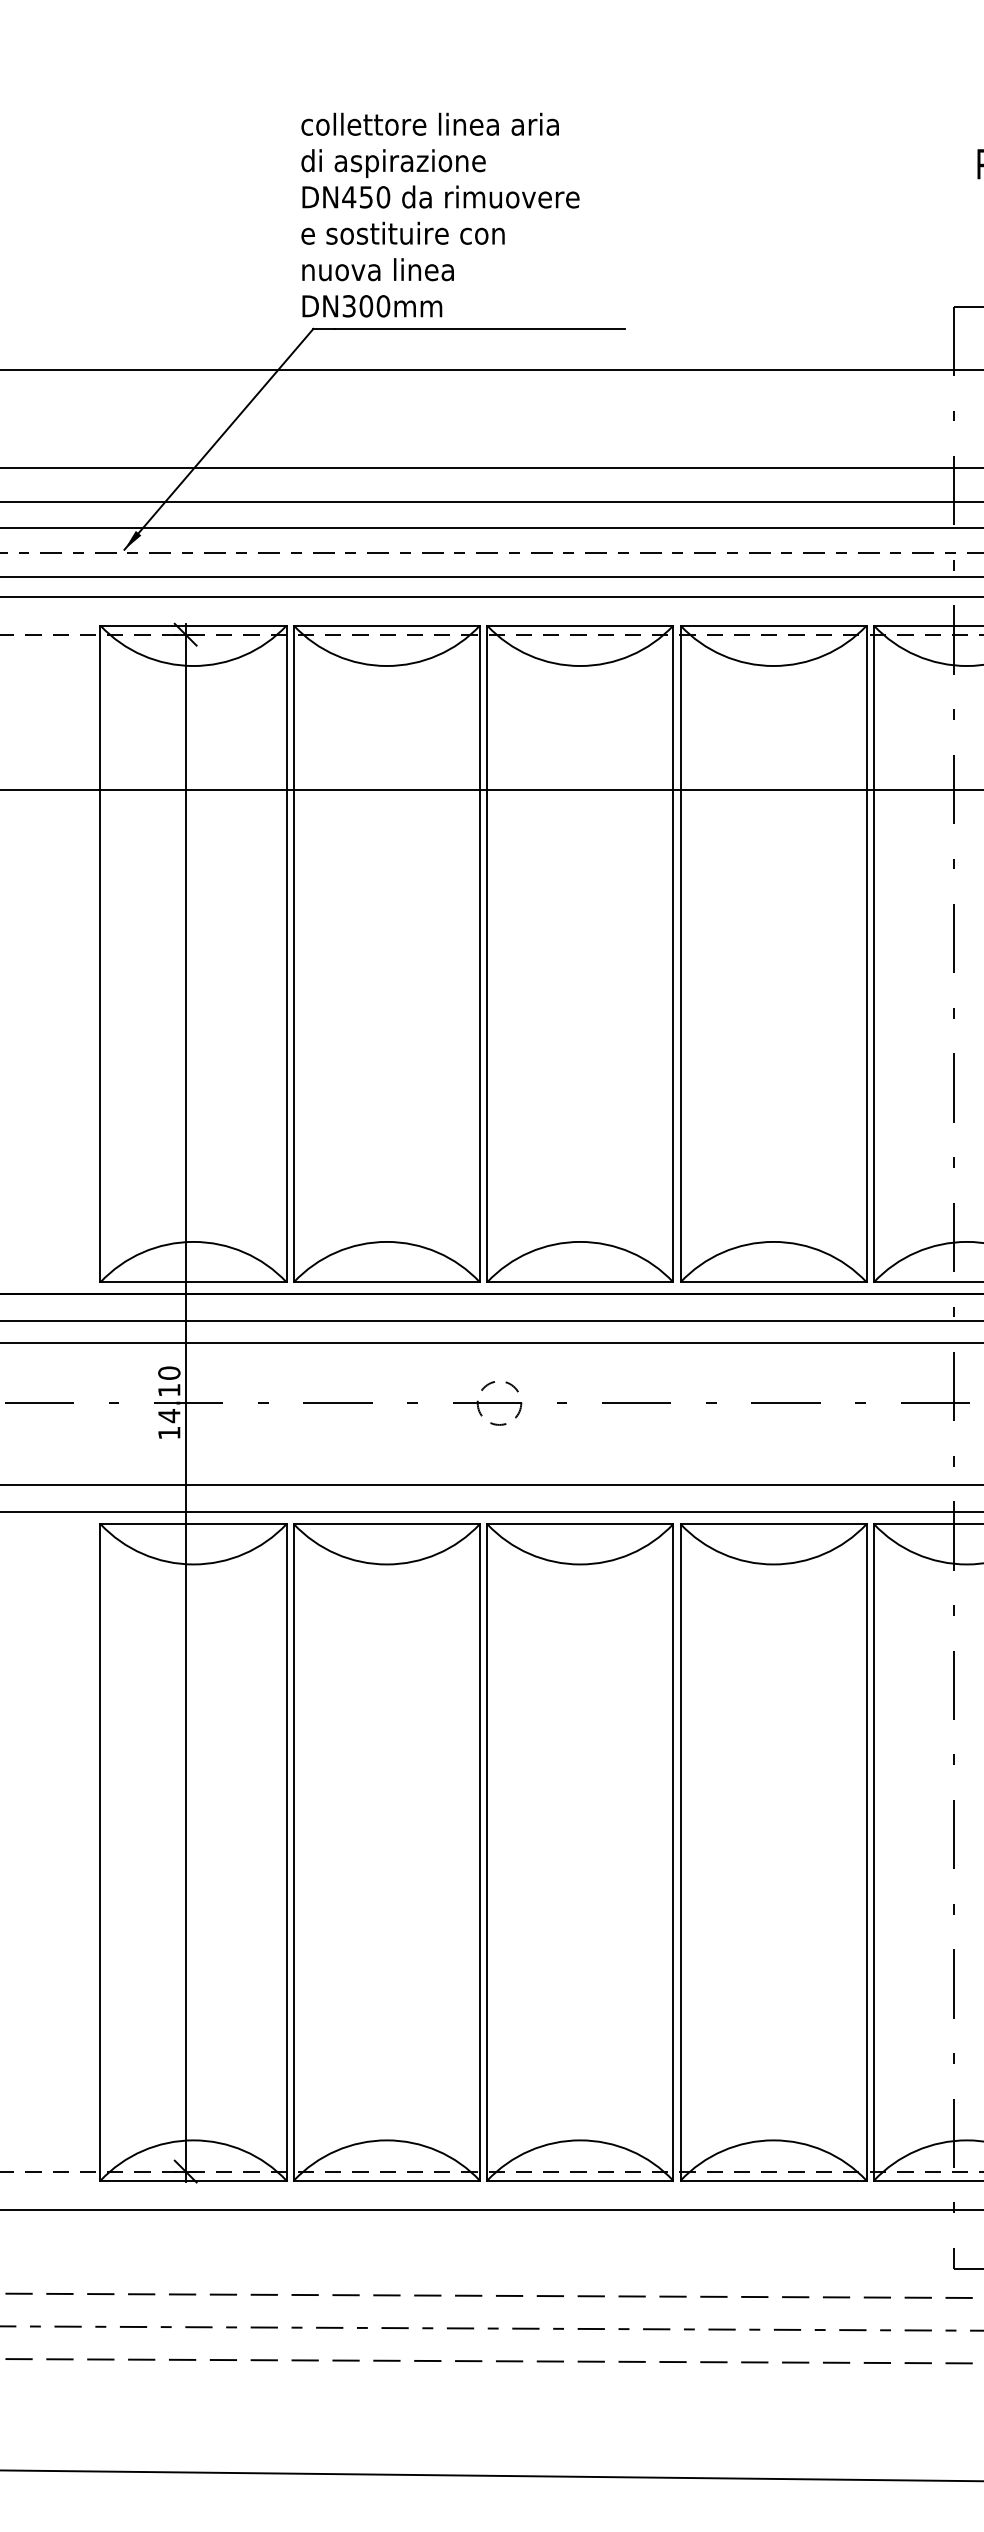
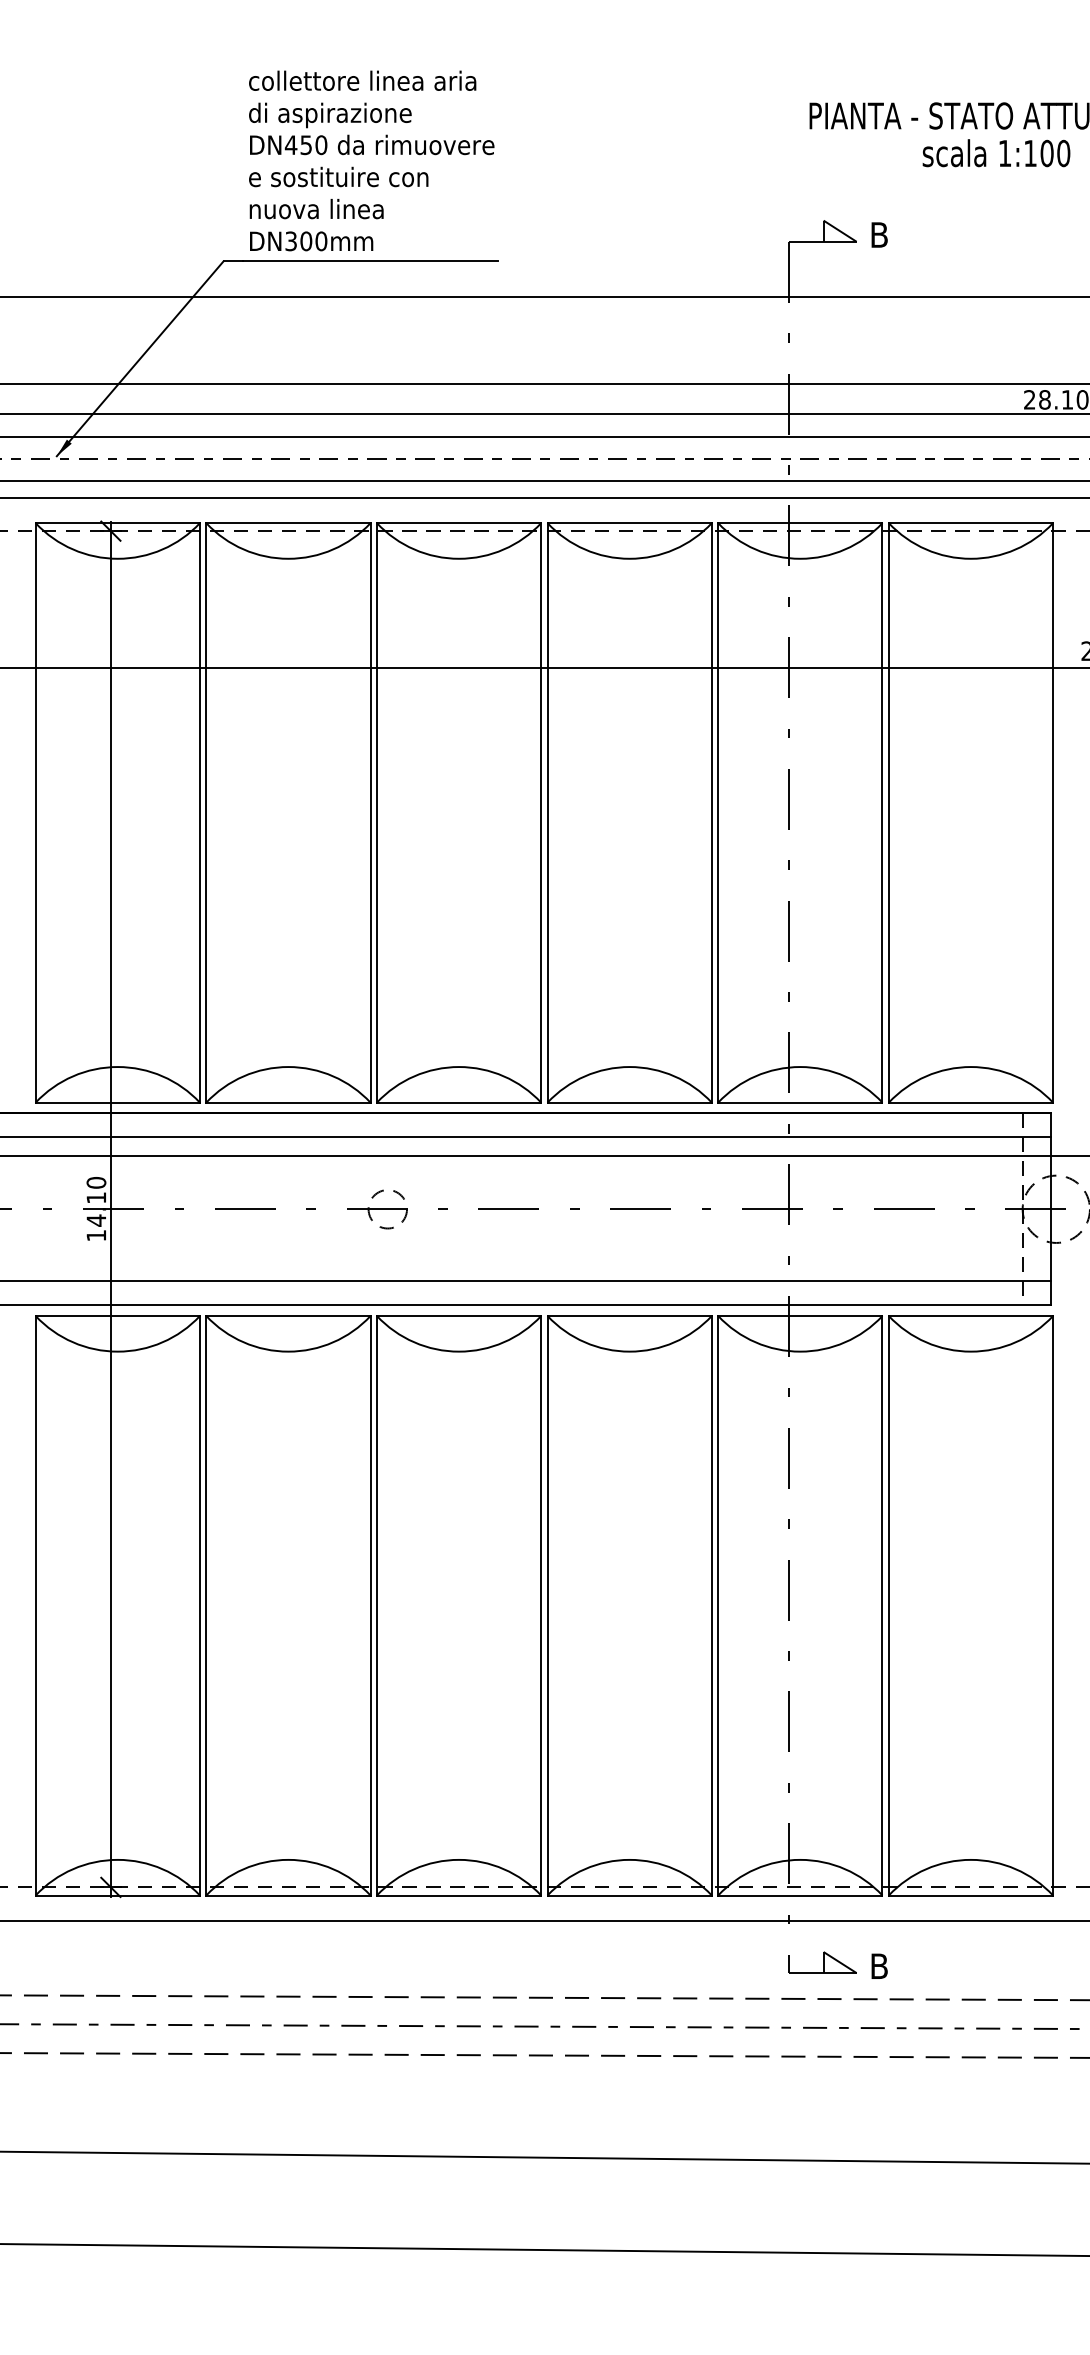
text: (440, 214) -> (371, 160), moved

